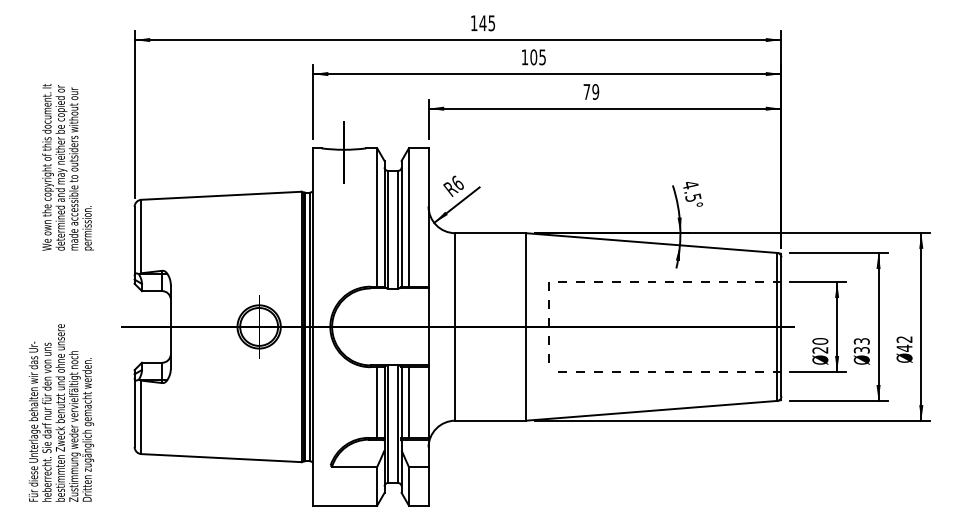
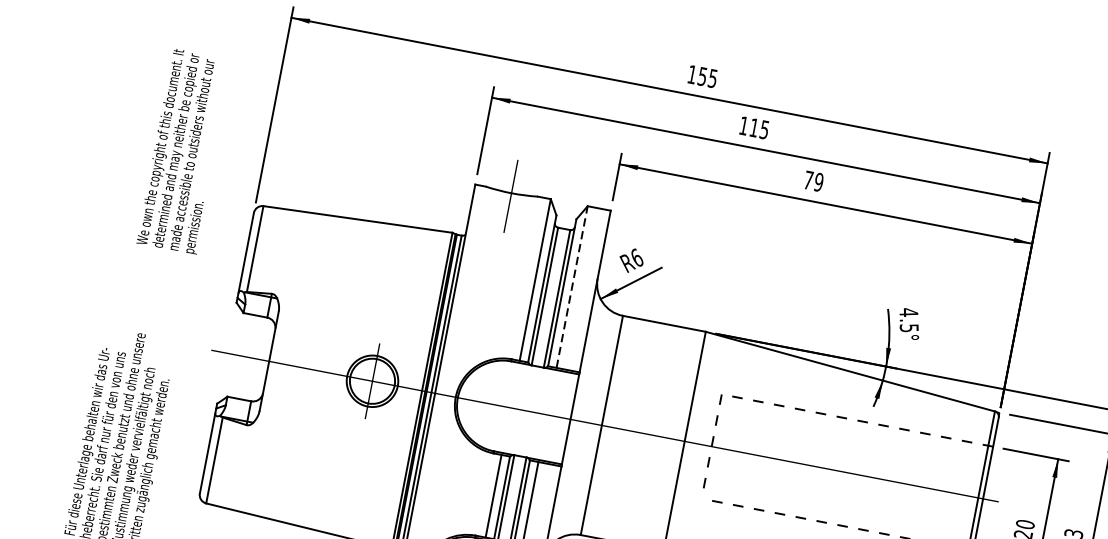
text: (482, 23) -> (701, 76), 145 -> 155
text: (533, 57) -> (753, 128), 105 -> 115
line: (408, 217) -> (571, 286), solid -> dashed

